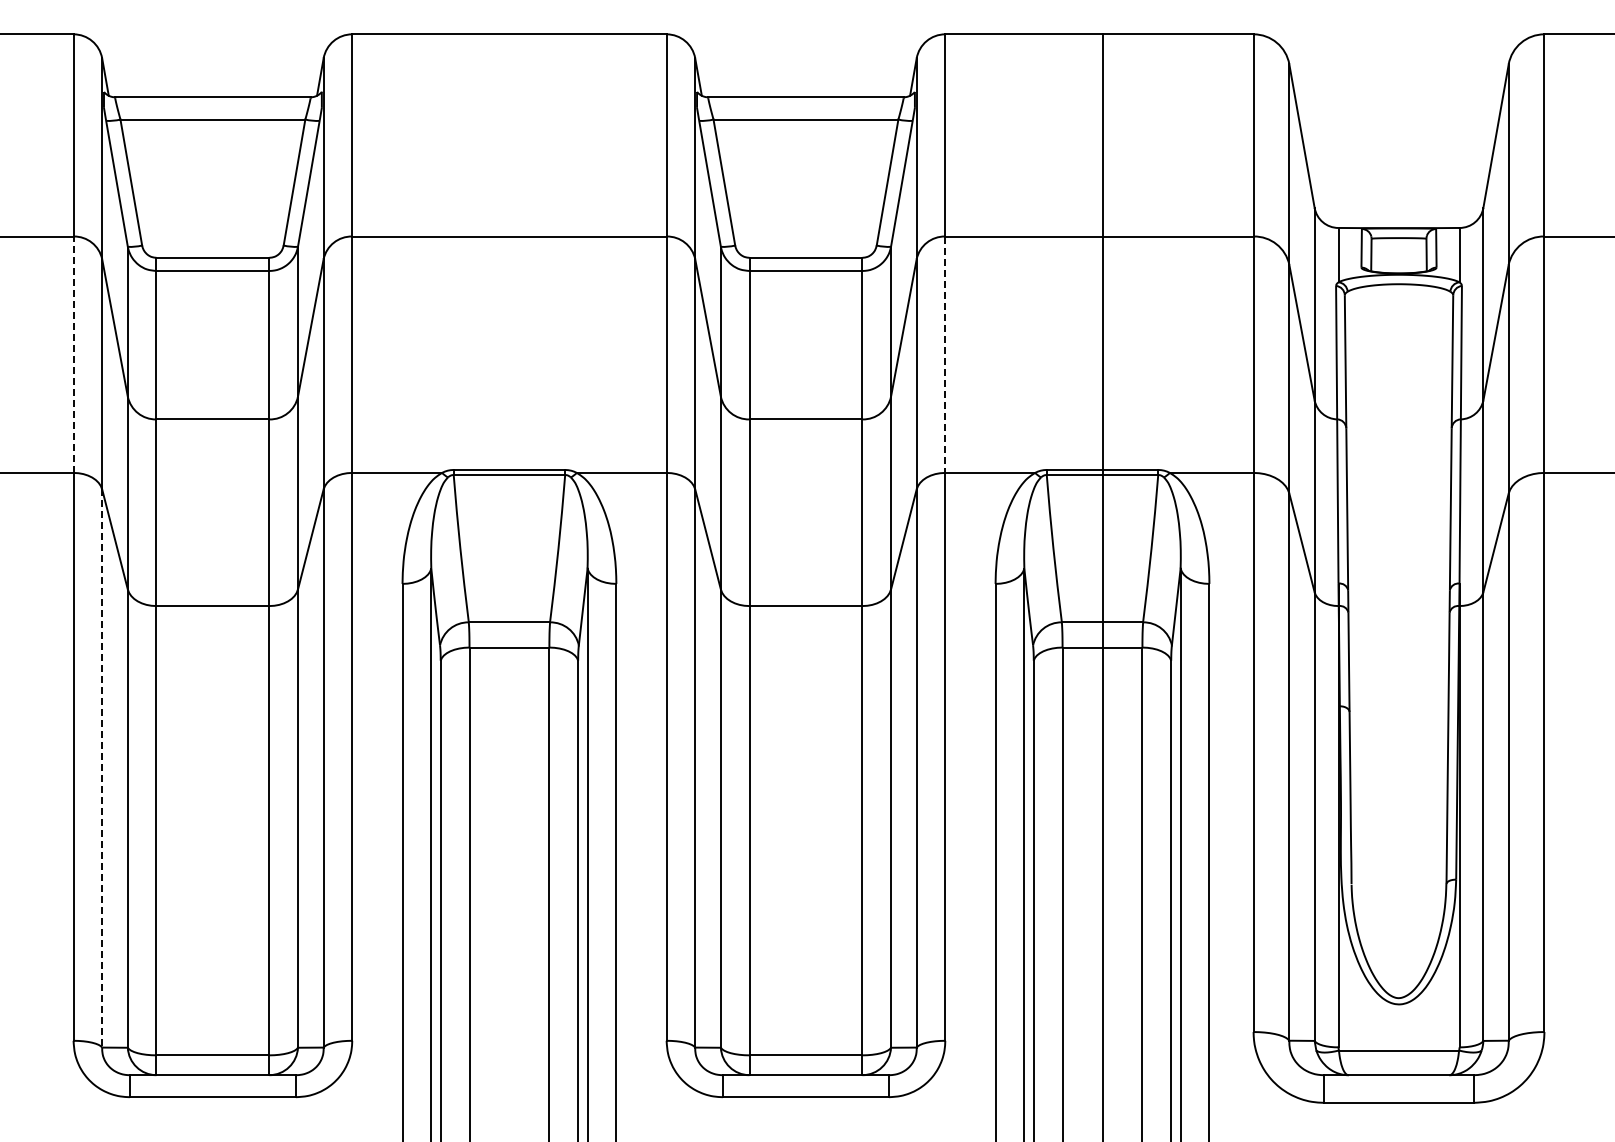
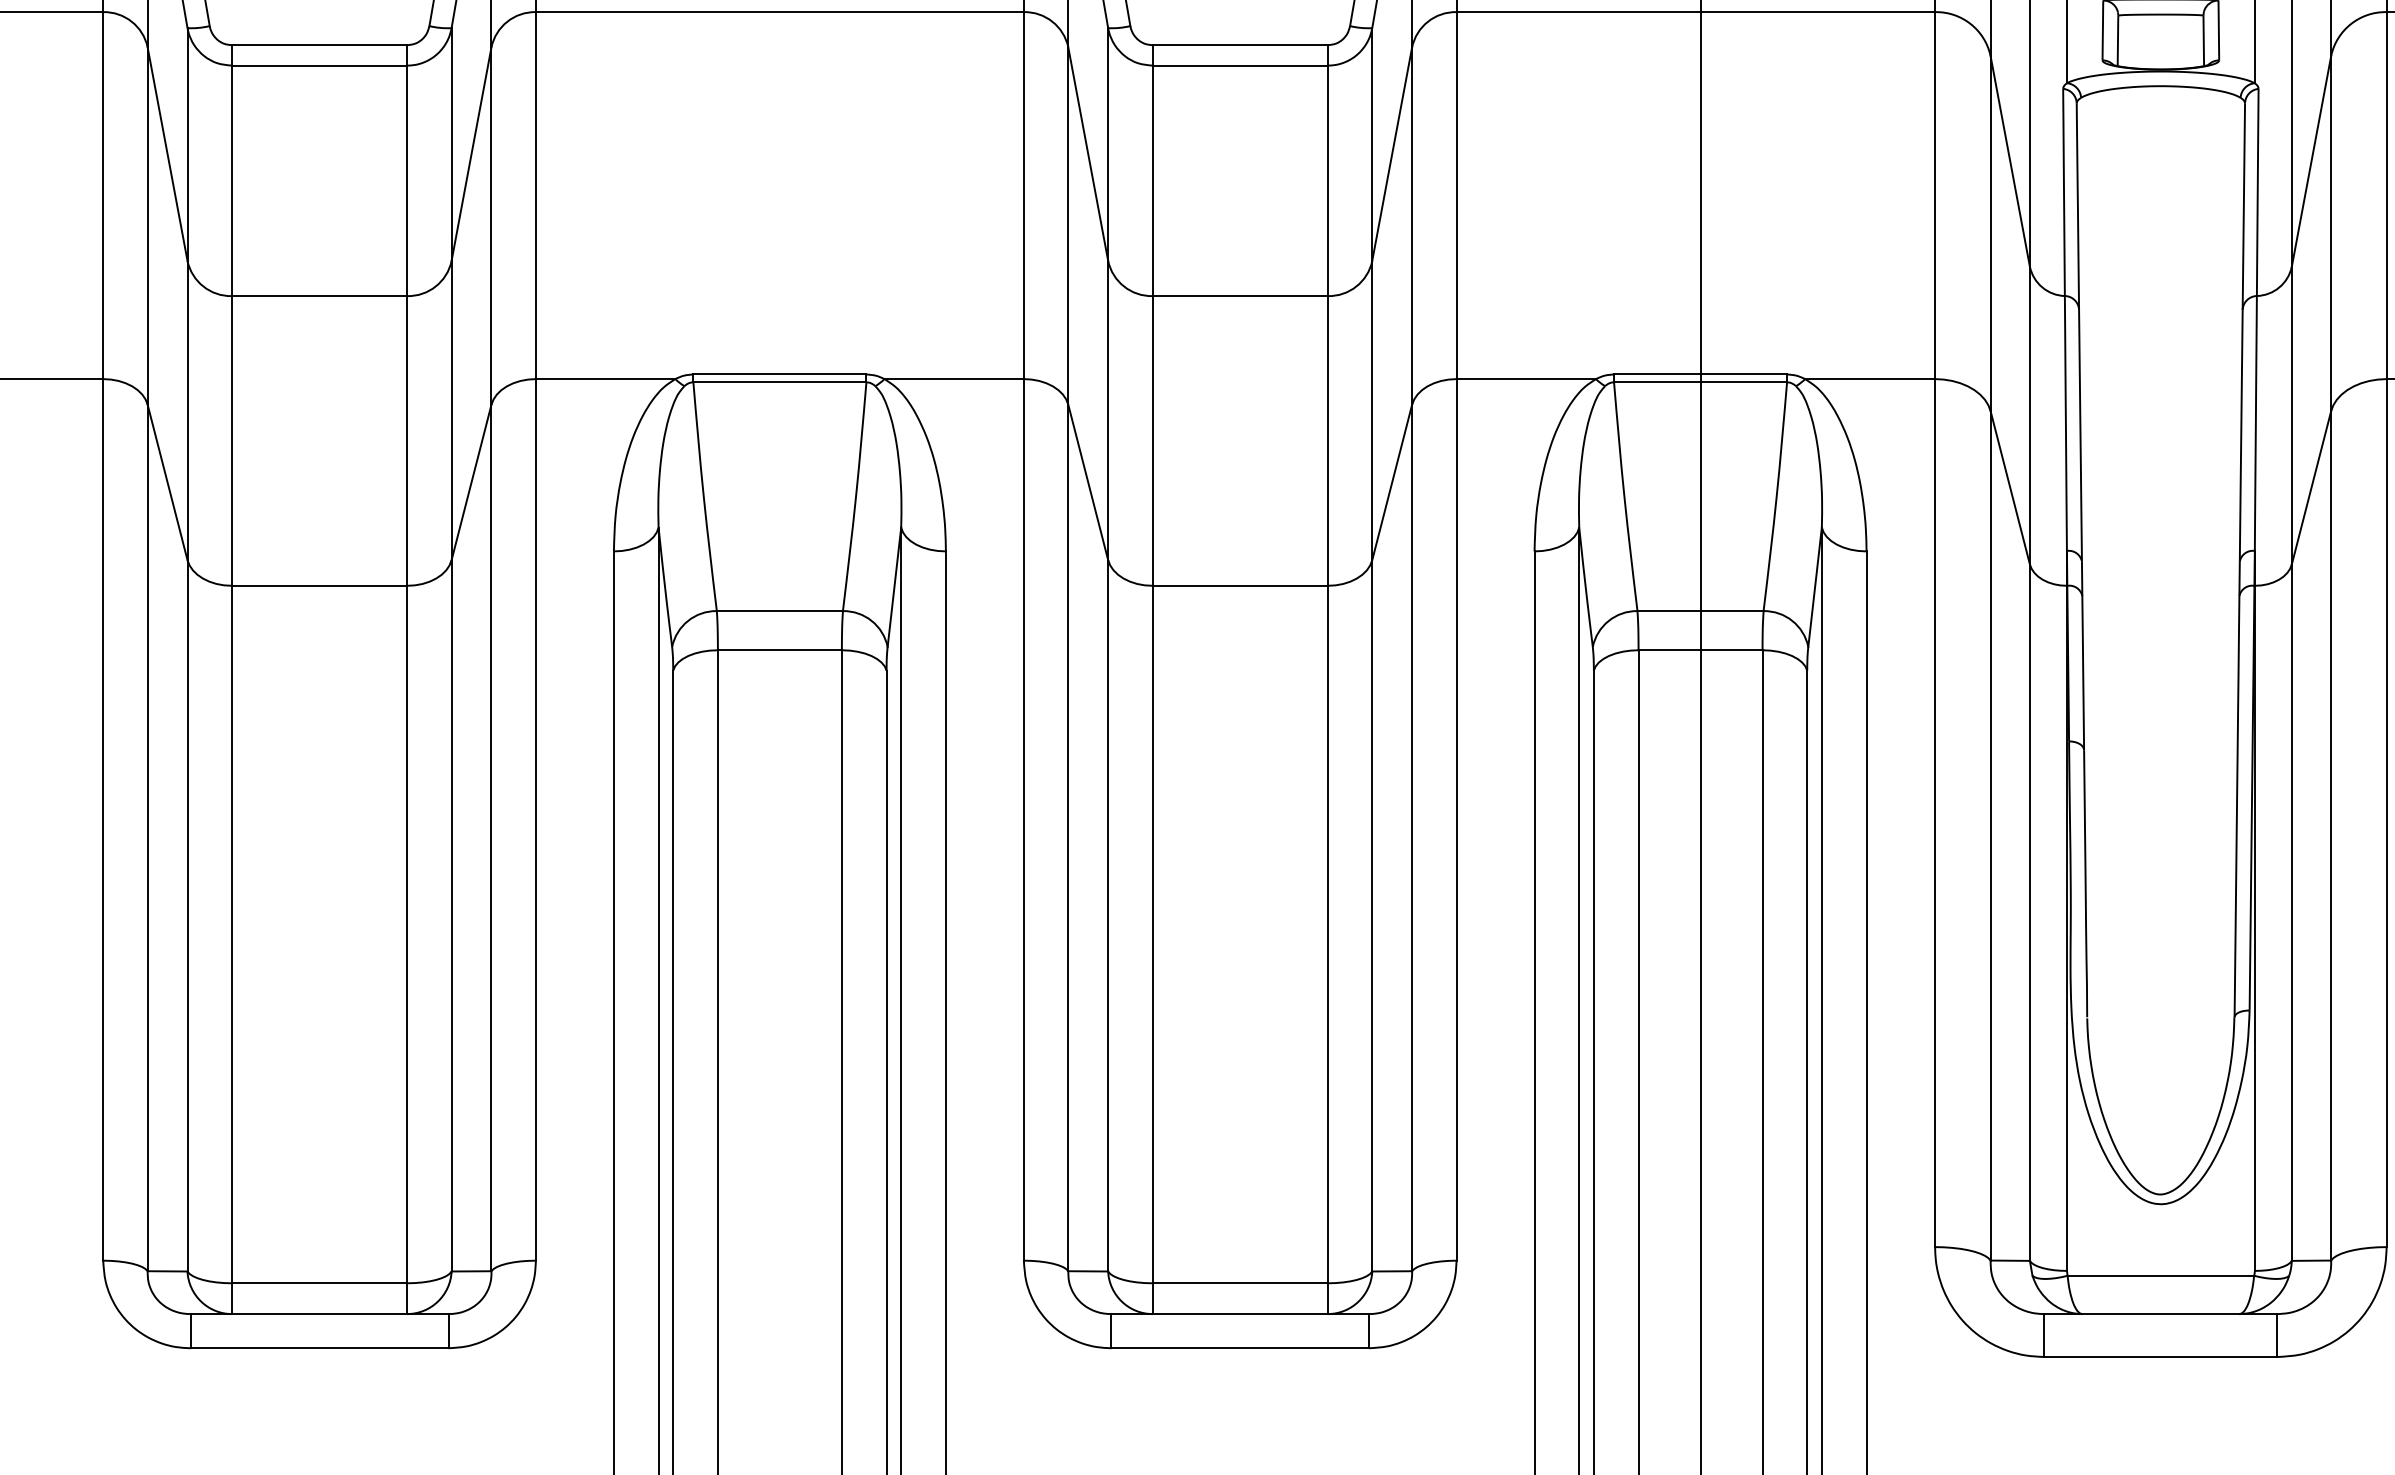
line: (73, 354) -> (103, 195), dashed -> solid
line: (945, 355) -> (1456, 196), dashed -> solid
line: (102, 769) -> (148, 839), dashed -> solid

